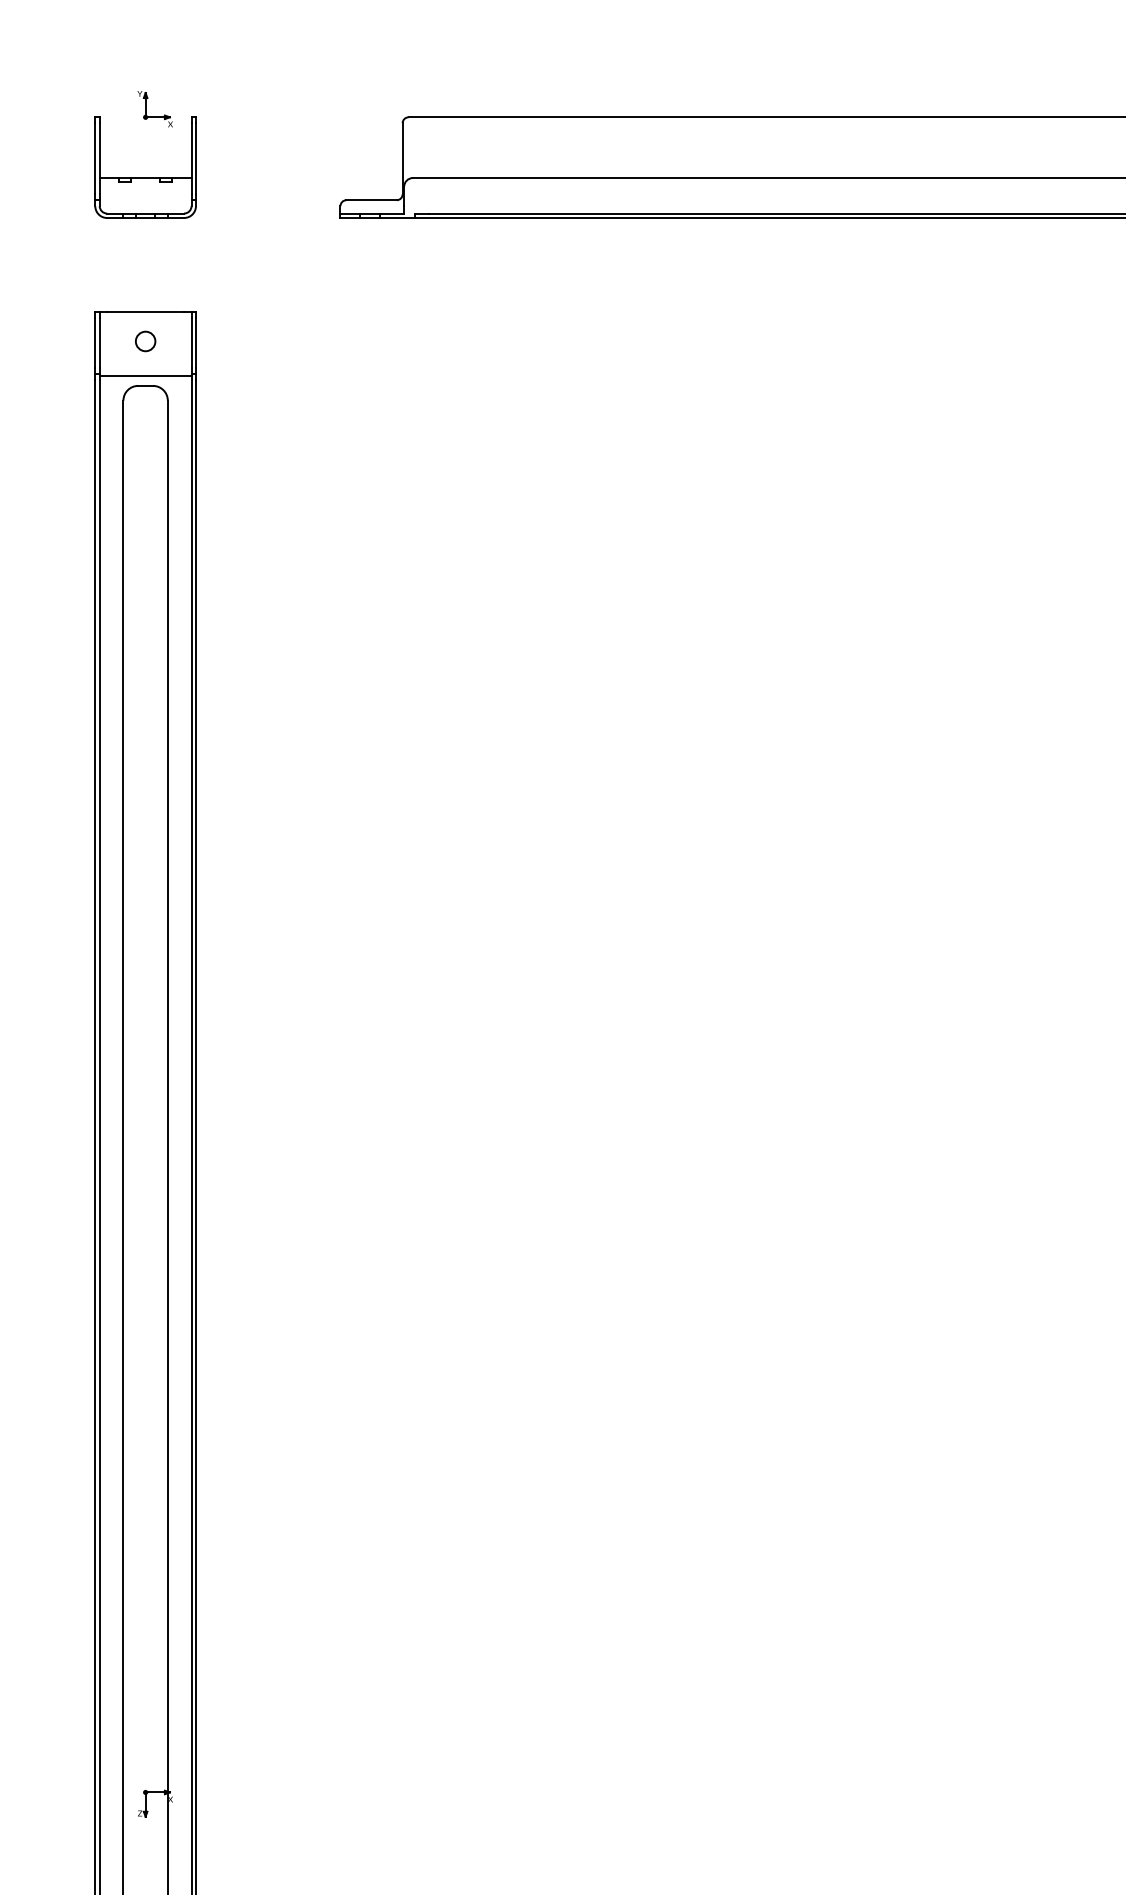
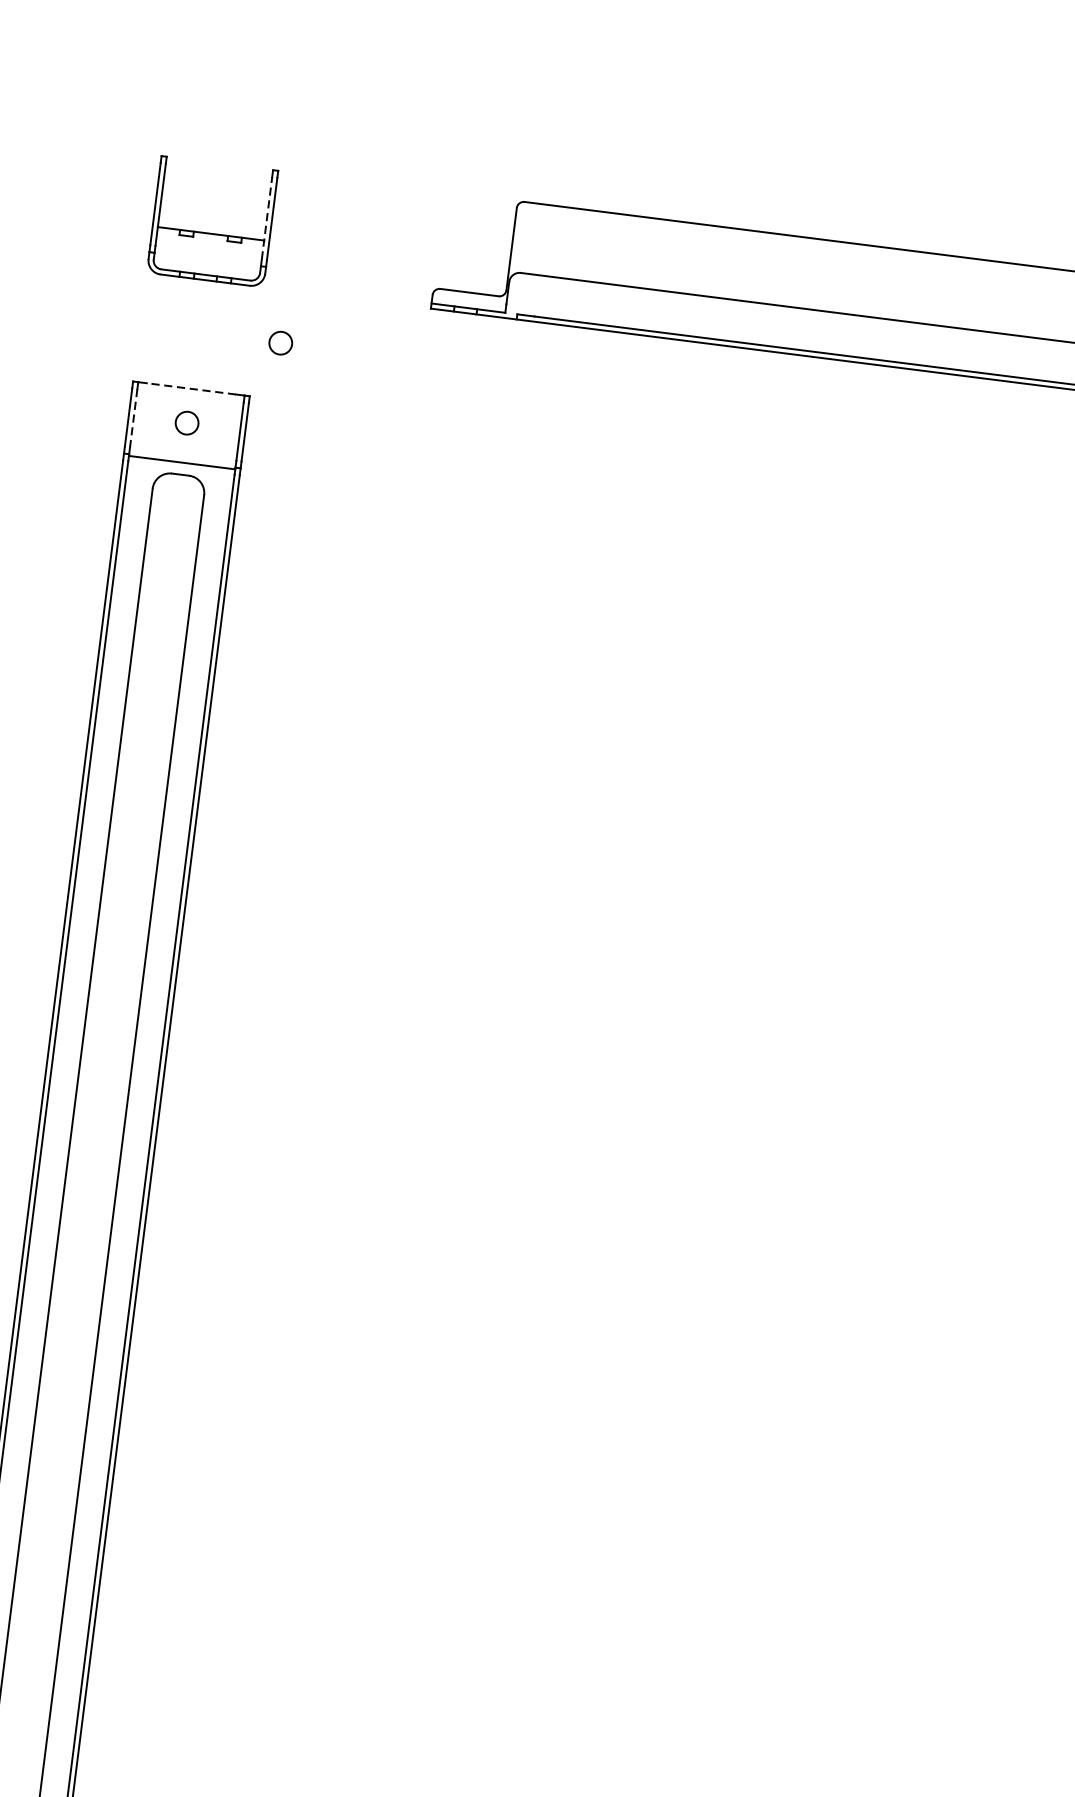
part: (154, 116) -> (230, 163), removed
line: (191, 158) -> (267, 217), solid -> dashed
circle: (216, 263) -> (280, 343), added
line: (145, 311) -> (191, 388), solid -> dashed
line: (99, 343) -> (133, 418), solid -> dashed

